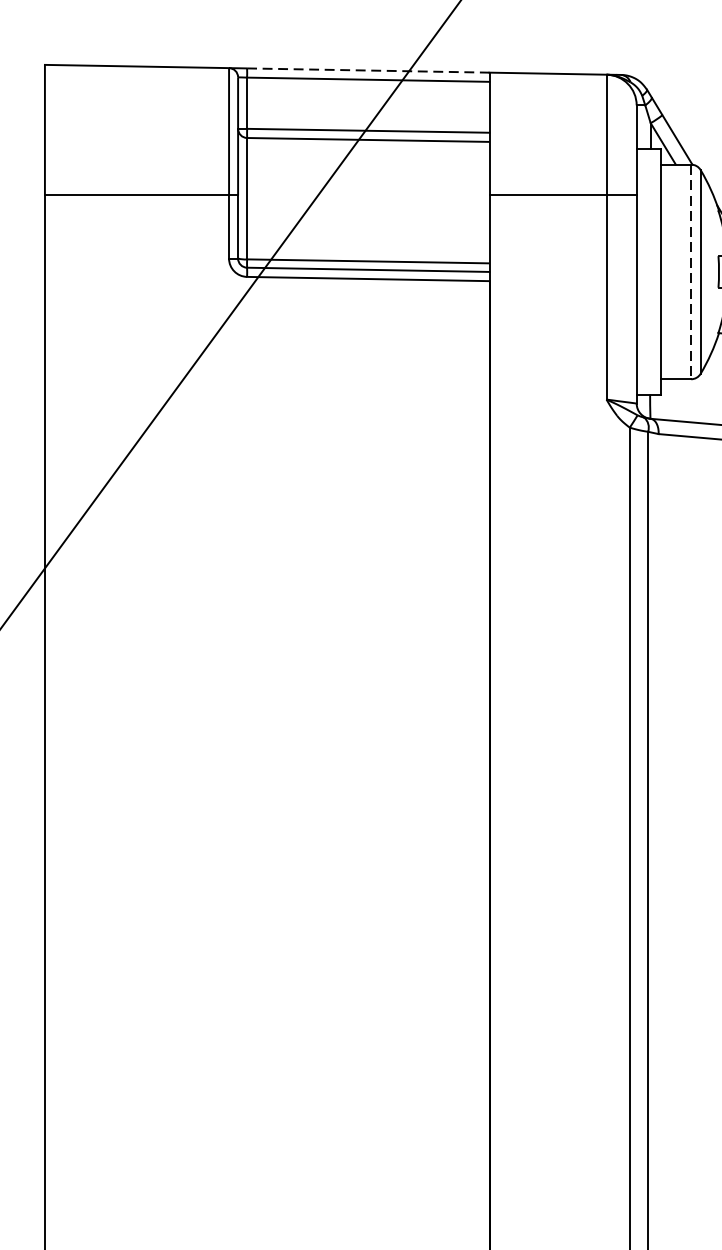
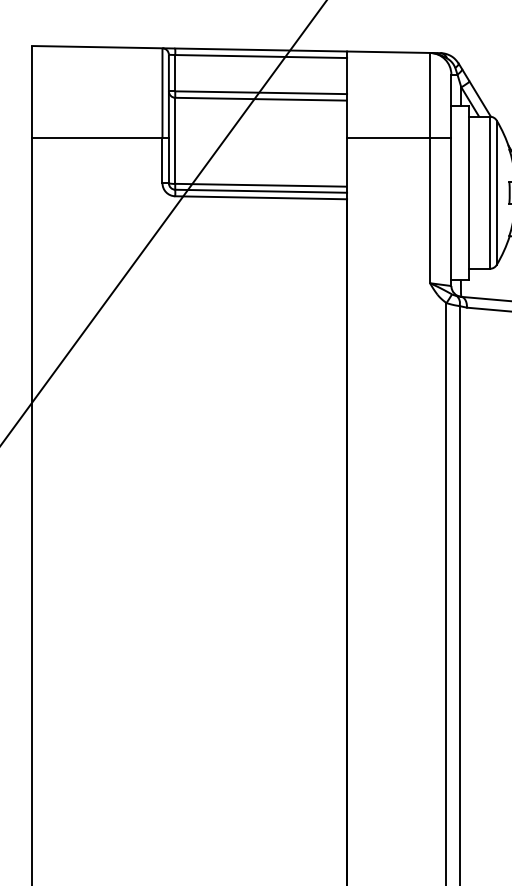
line: (368, 71) -> (261, 50), dashed -> solid
line: (690, 272) -> (489, 193), dashed -> solid

